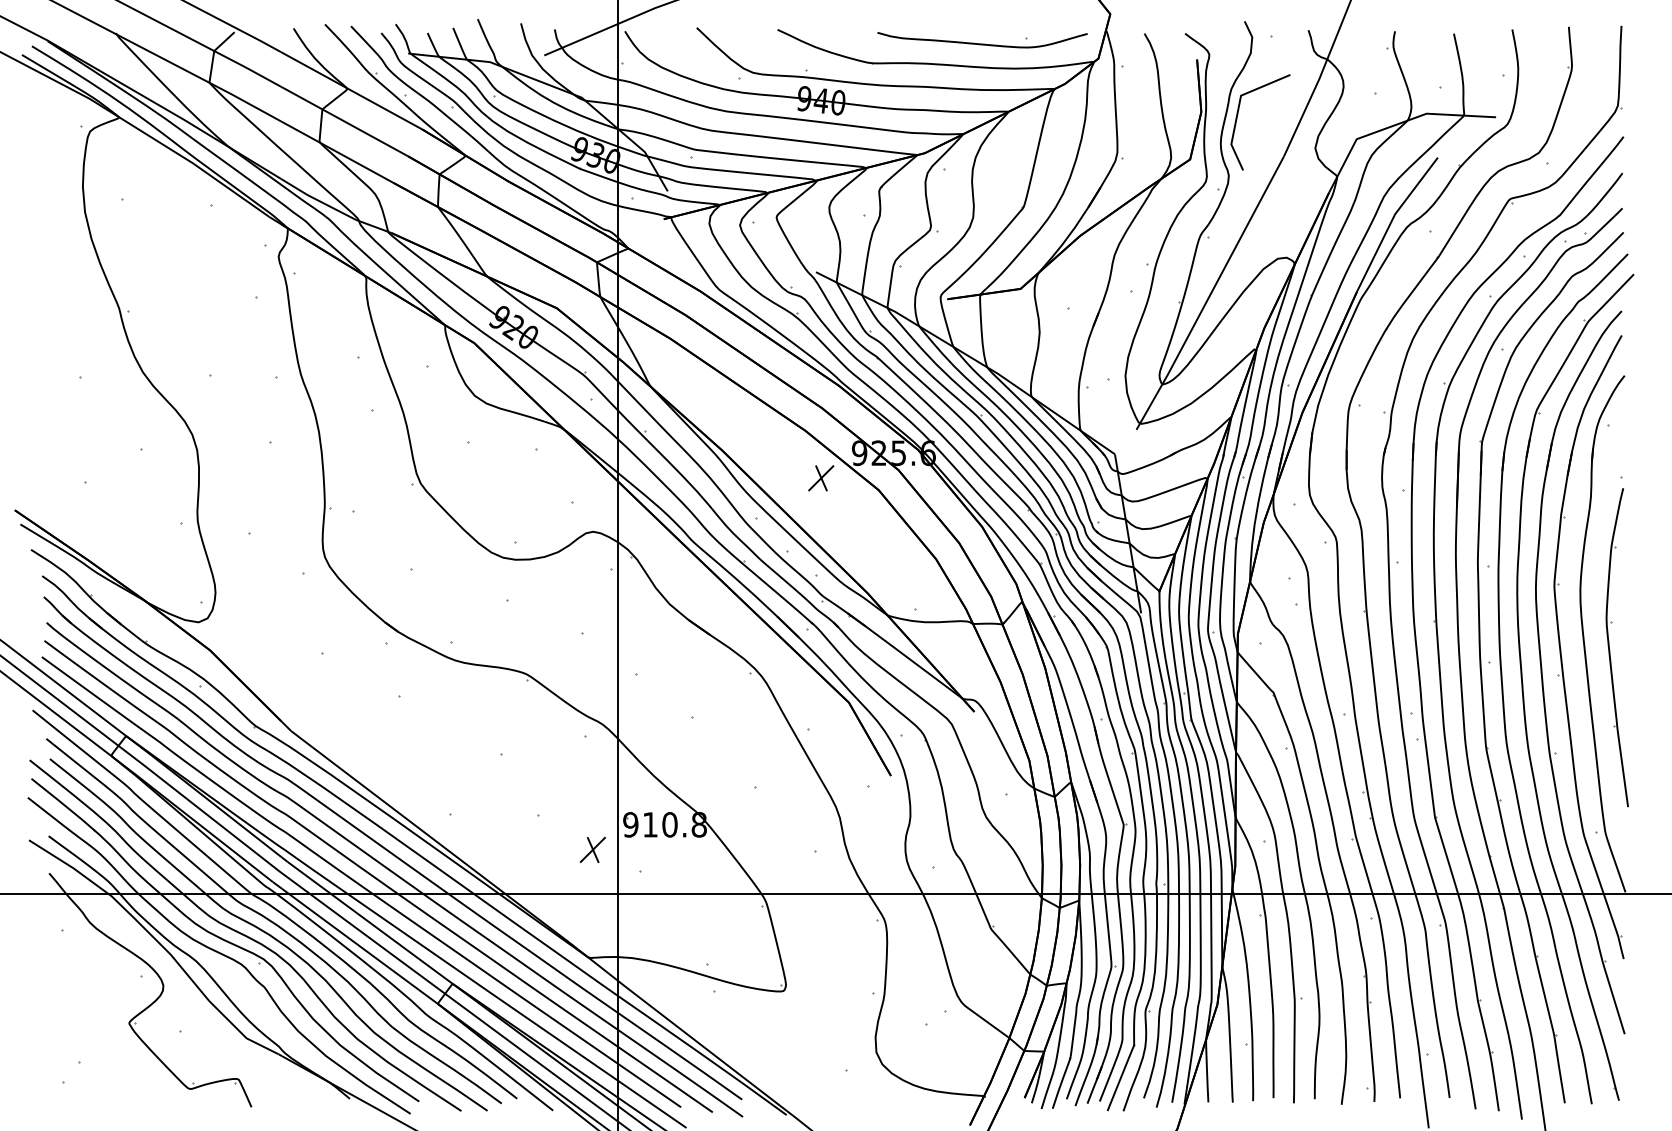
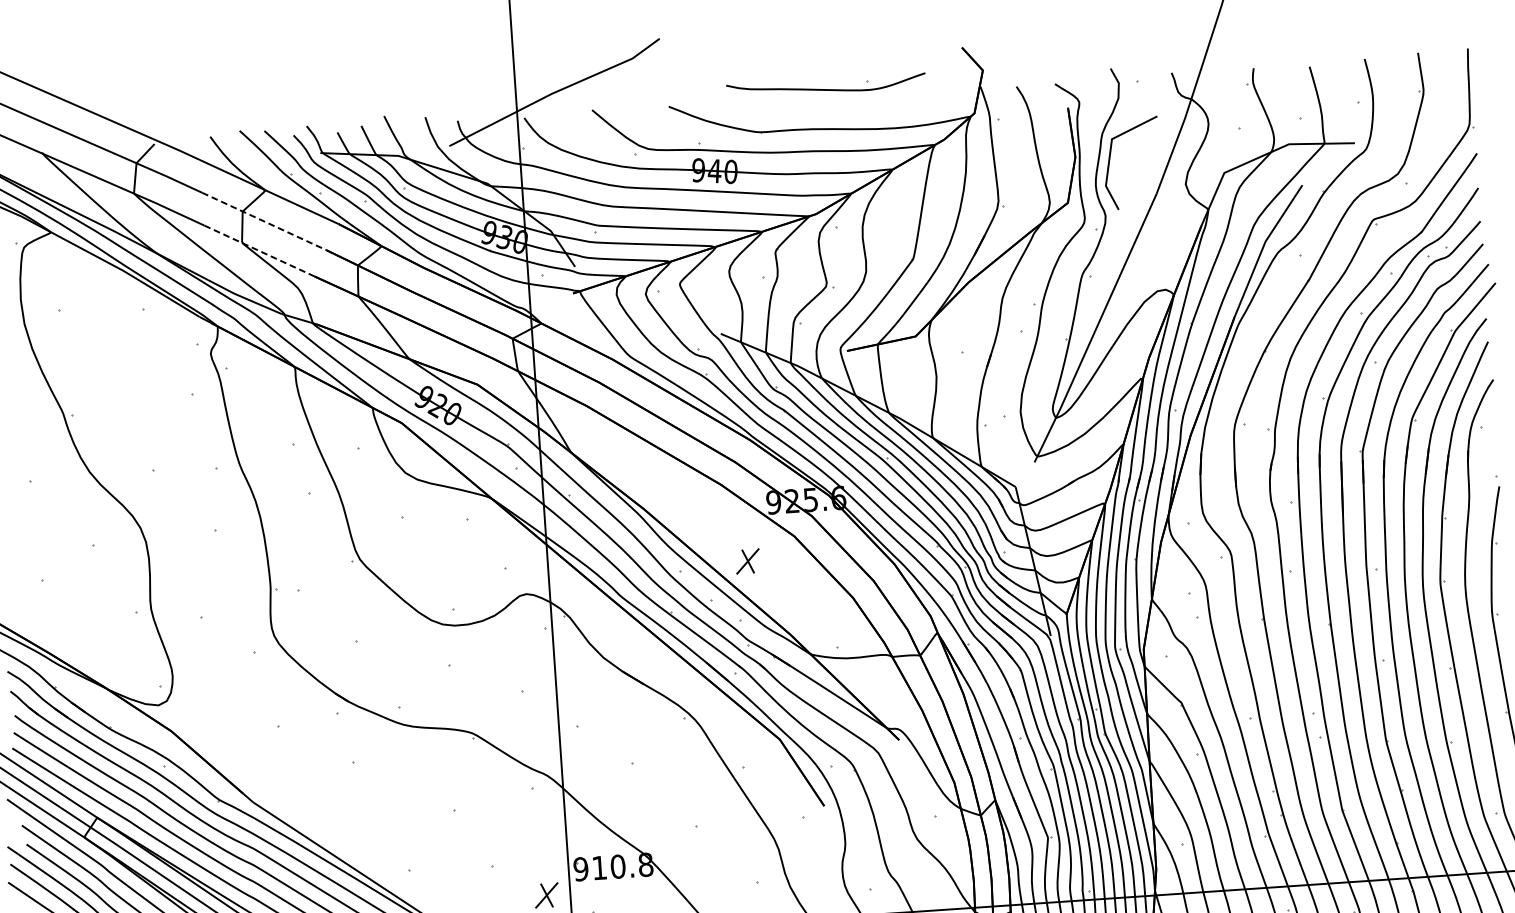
part: (982, 40) -> (826, 86), moved
line: (344, 121) -> (264, 221), solid -> dashed
line: (337, 152) -> (259, 251), solid -> dashed
part: (821, 478) -> (748, 561), moved

